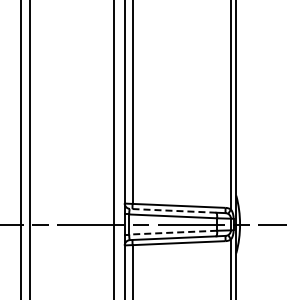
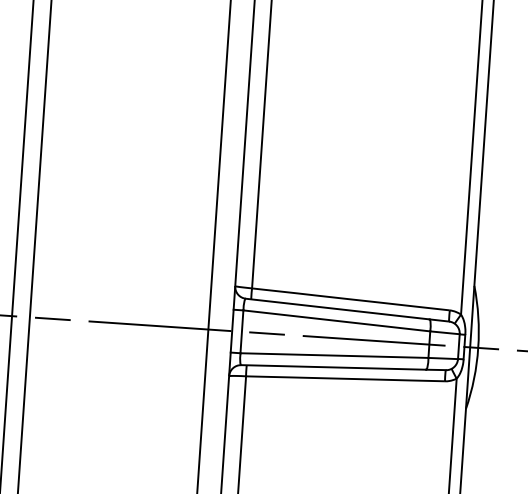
line: (172, 210) -> (336, 308), dashed -> solid
line: (173, 232) -> (335, 355), dashed -> solid

